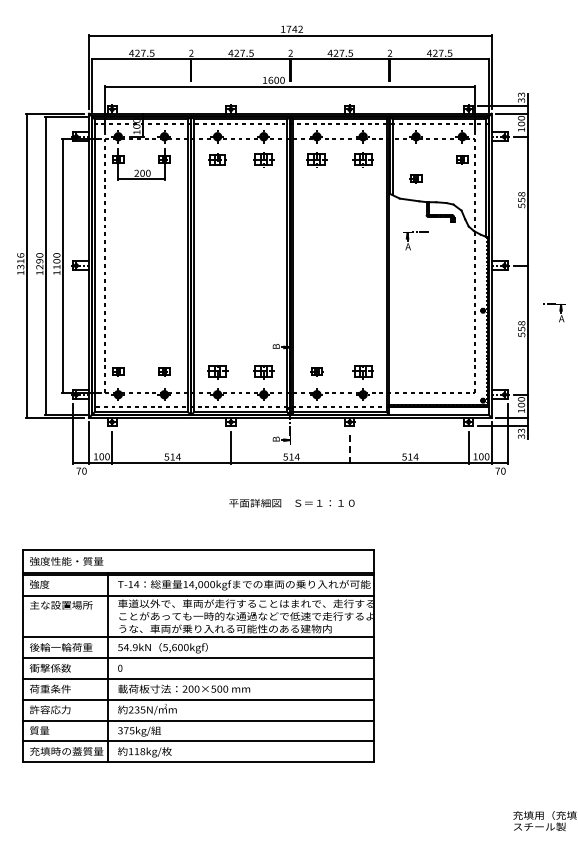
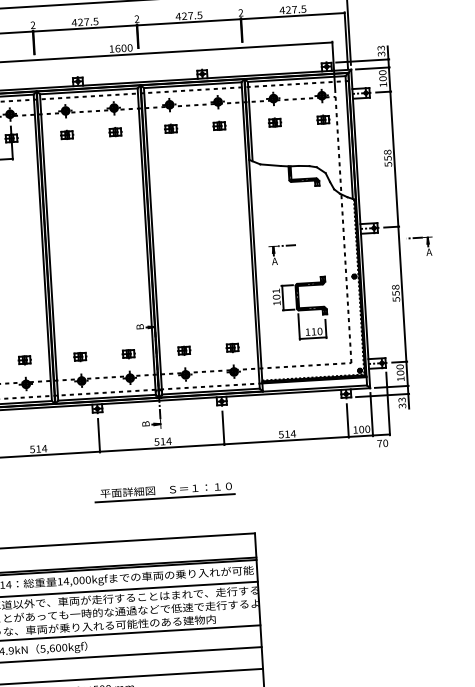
part: (217, 159) -> (67, 134), size x0.71
part: (263, 159) -> (115, 131), size x0.62
part: (316, 159) -> (170, 128), size x0.62
part: (362, 159) -> (218, 125), size x0.62
part: (415, 178) -> (274, 122), moved
part: (409, 239) -> (275, 253), moved
part: (554, 312) -> (421, 246), moved
part: (429, 338) -> (300, 308), added
part: (217, 371) -> (80, 356), size x0.62
part: (263, 371) -> (128, 353), size x0.62
part: (362, 371) -> (231, 347), size x0.62
line: (349, 447) -> (223, 428), dashed -> solid
line: (289, 511) -> (164, 498), added

